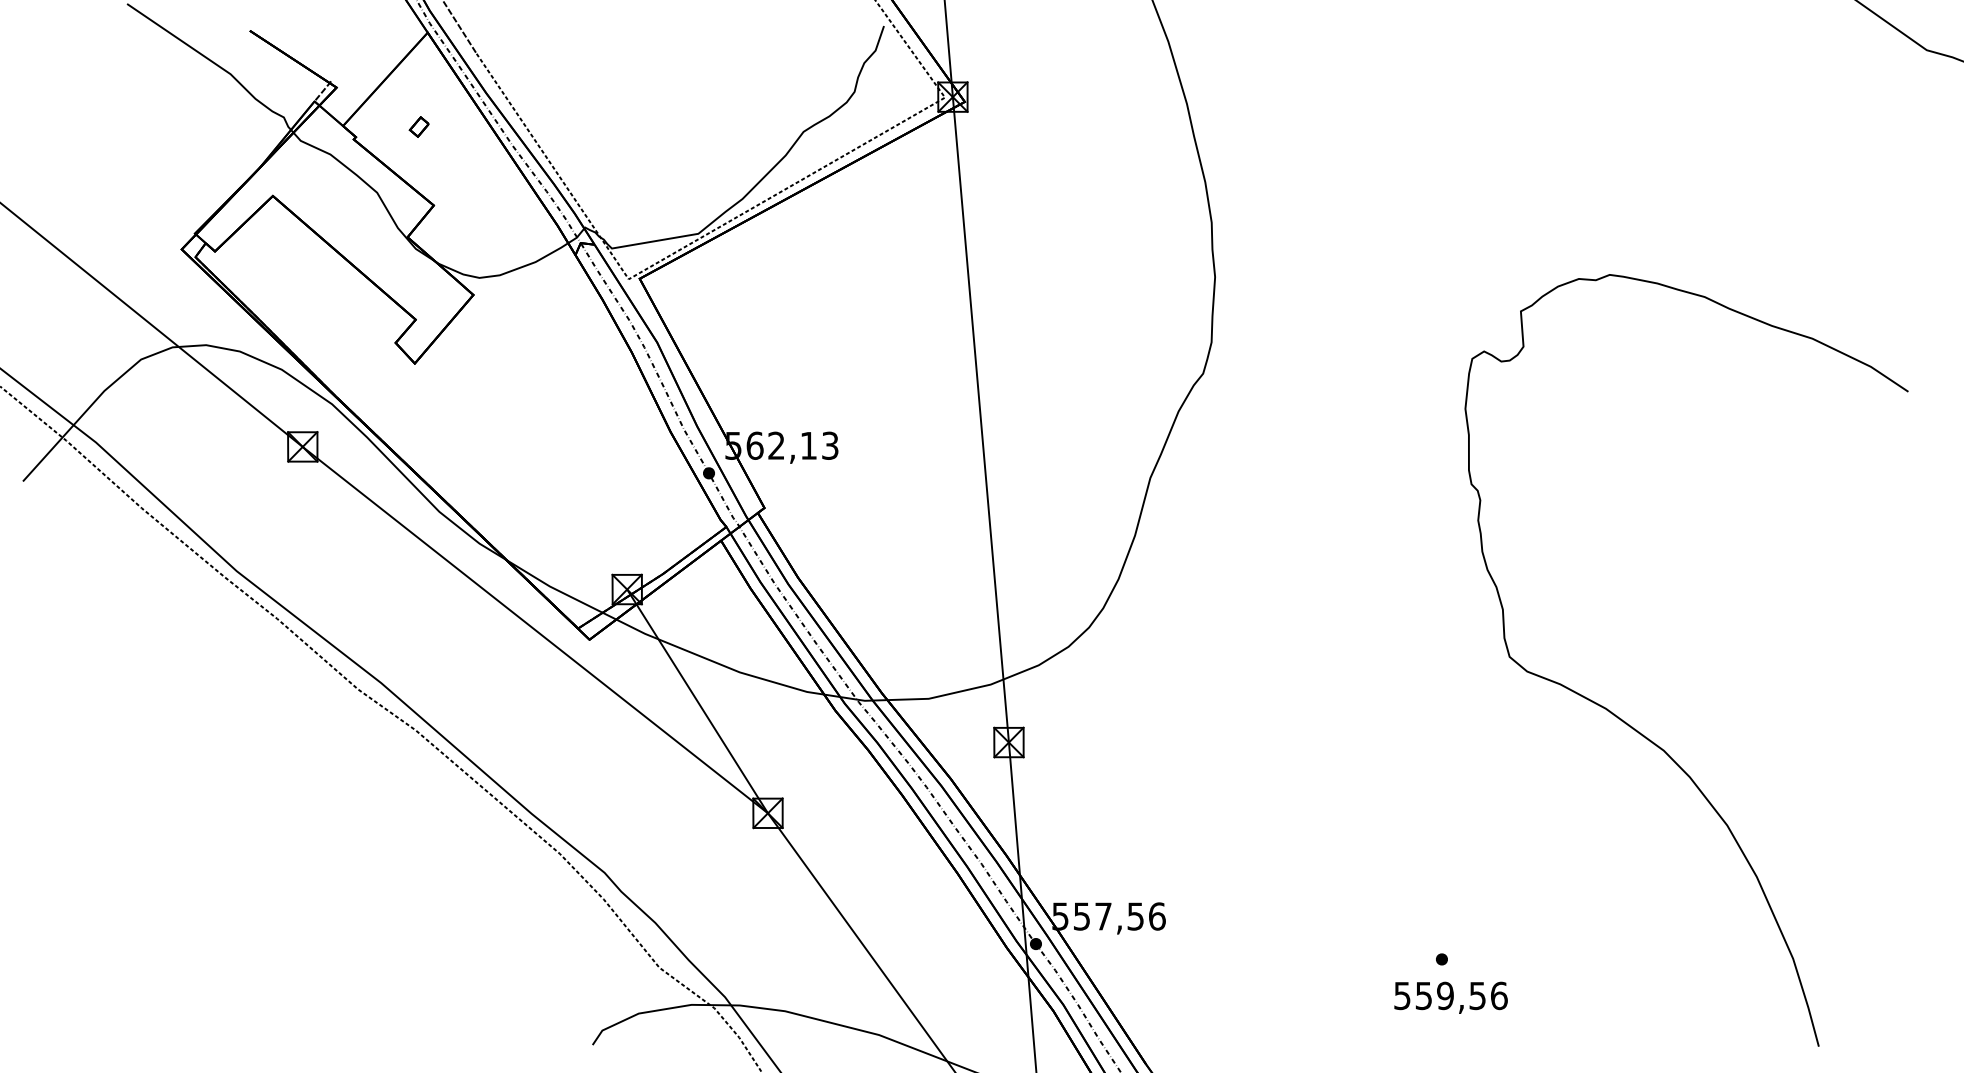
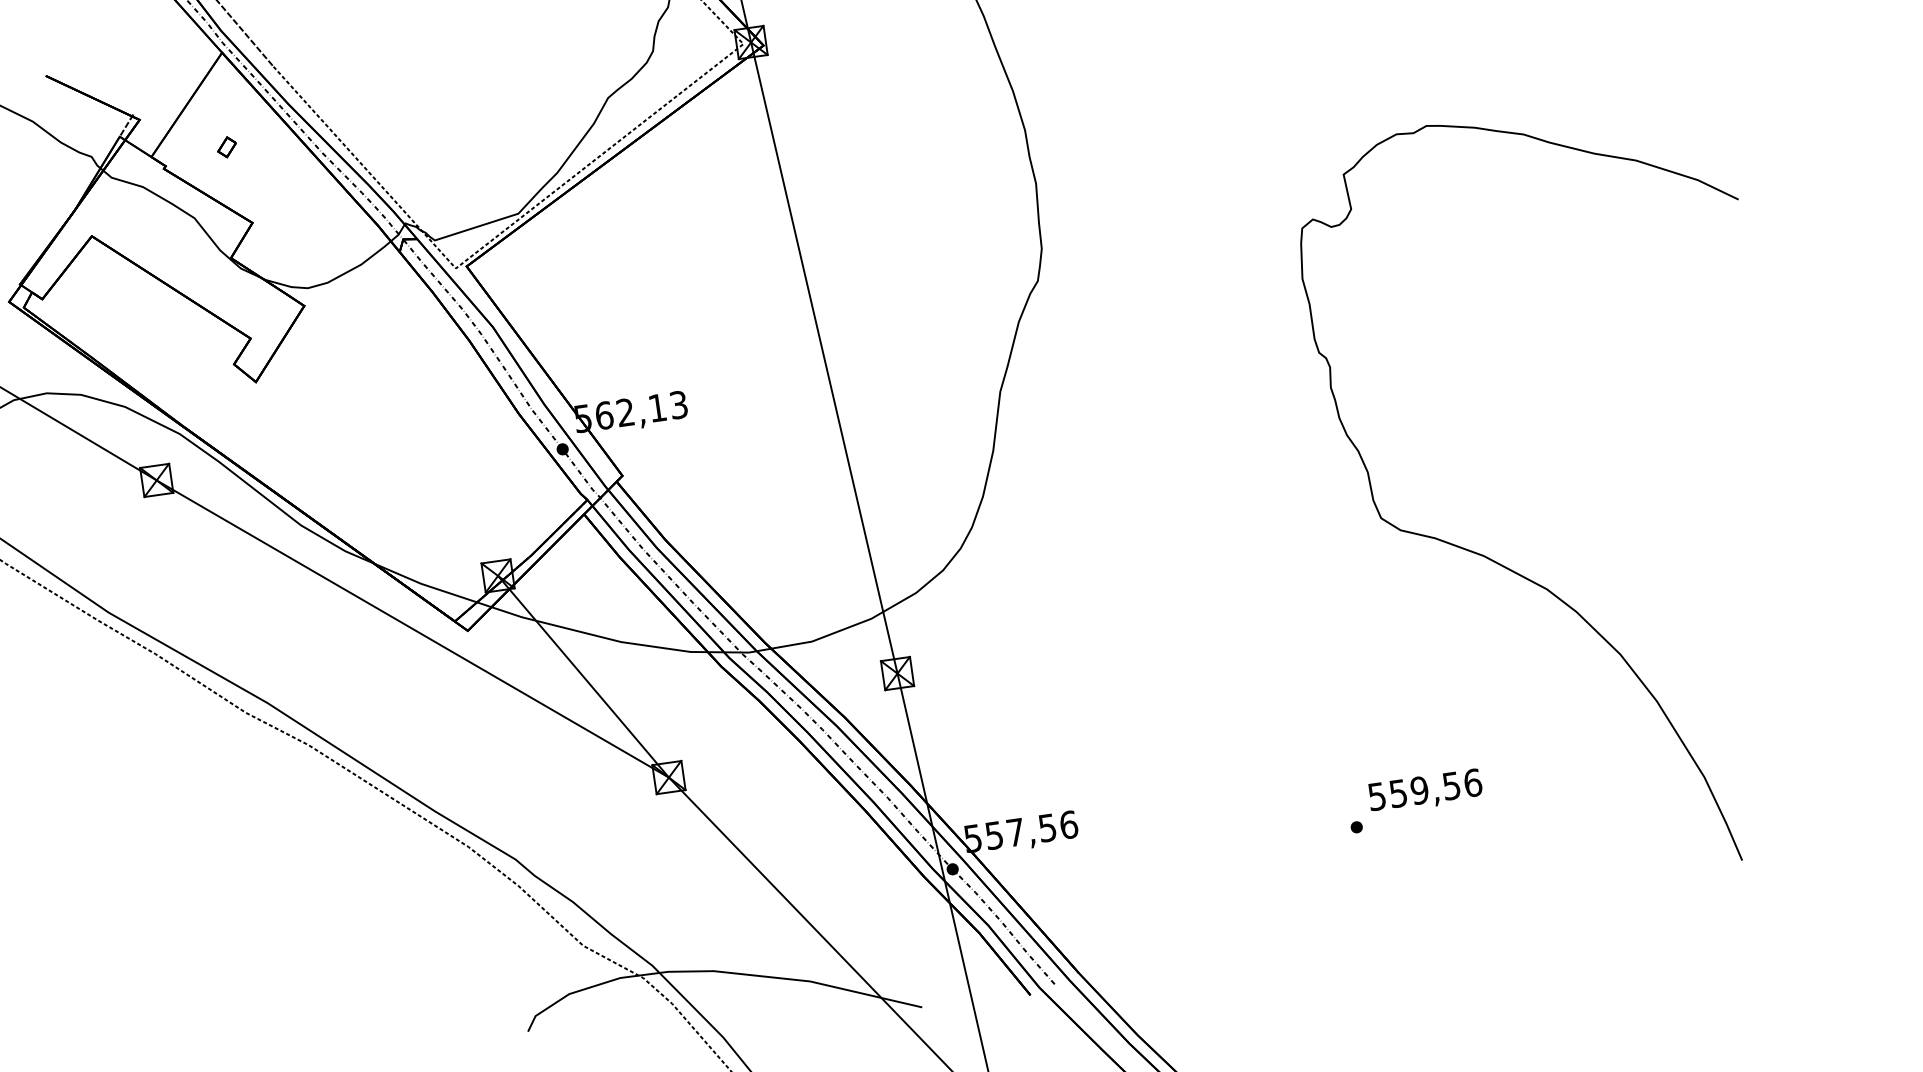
text: (1450, 997) -> (1424, 791), moved

